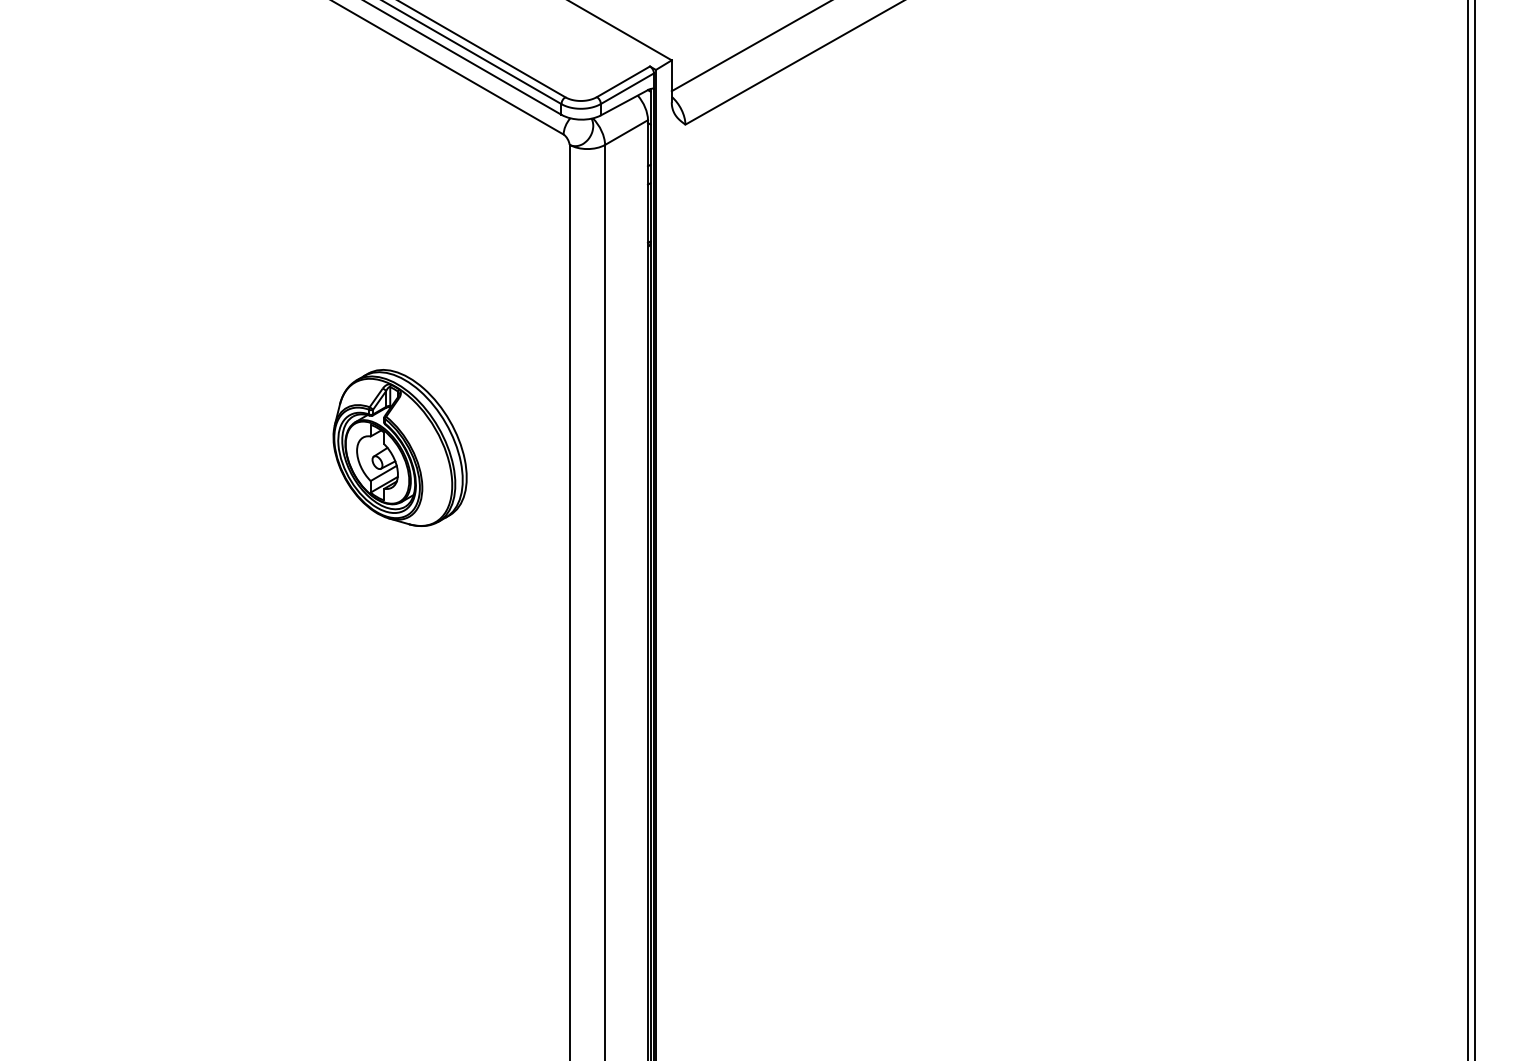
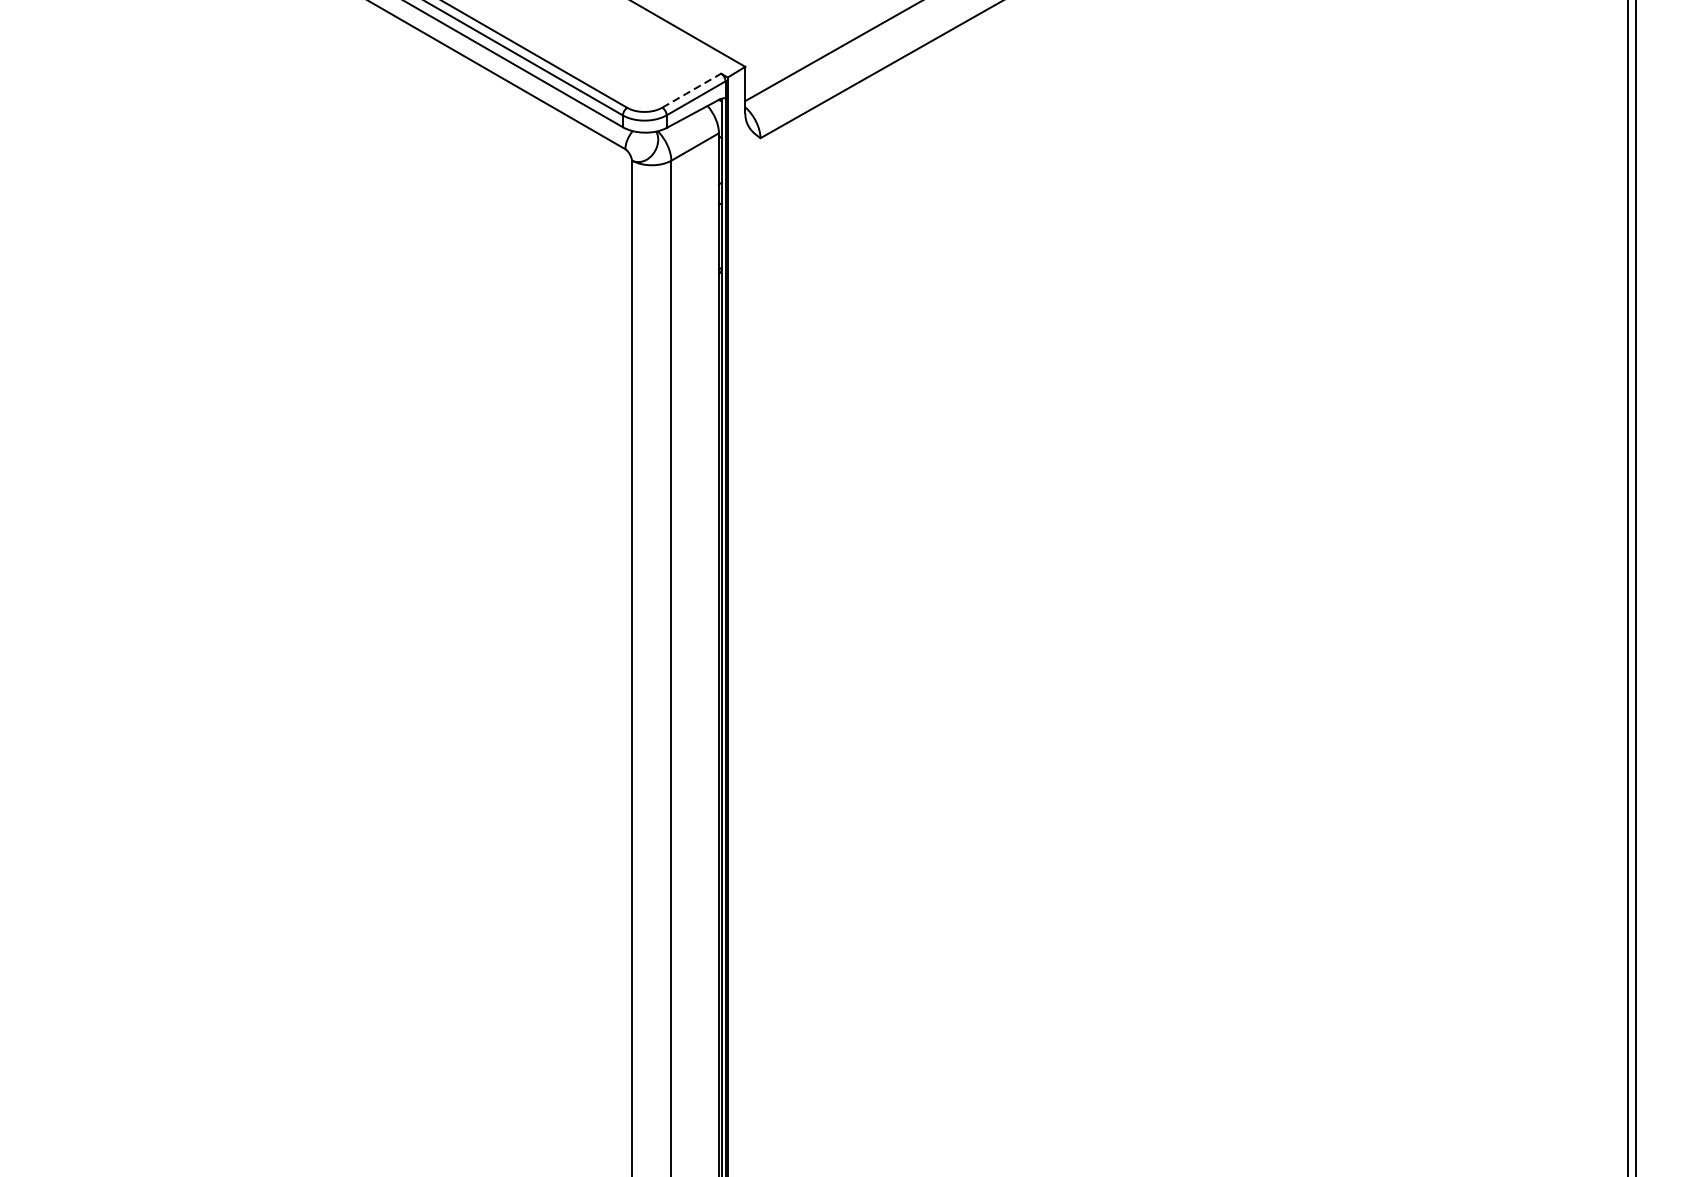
line: (623, 81) -> (691, 90), solid -> dashed
part: (399, 447) -> (443, 496), removed

